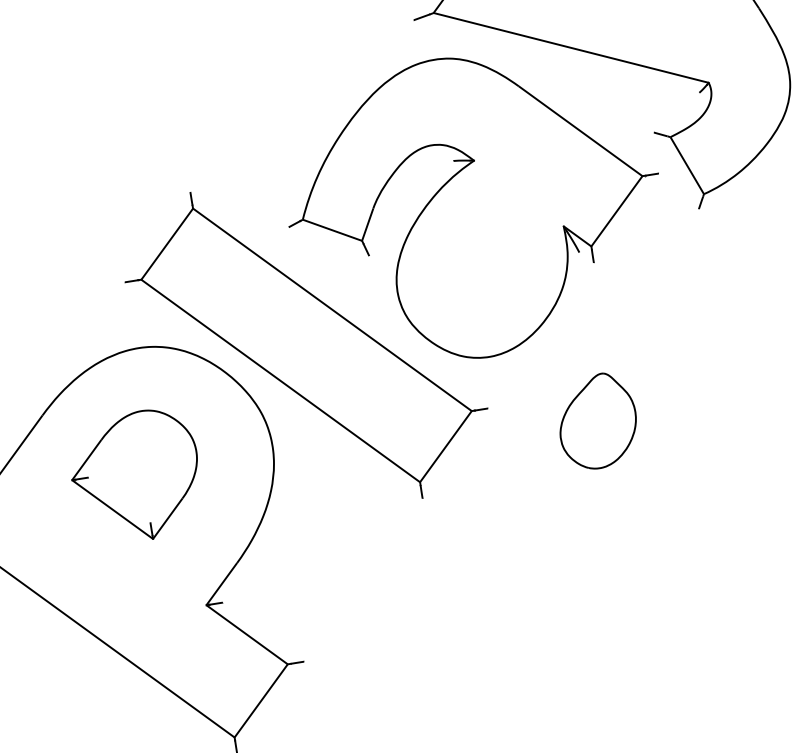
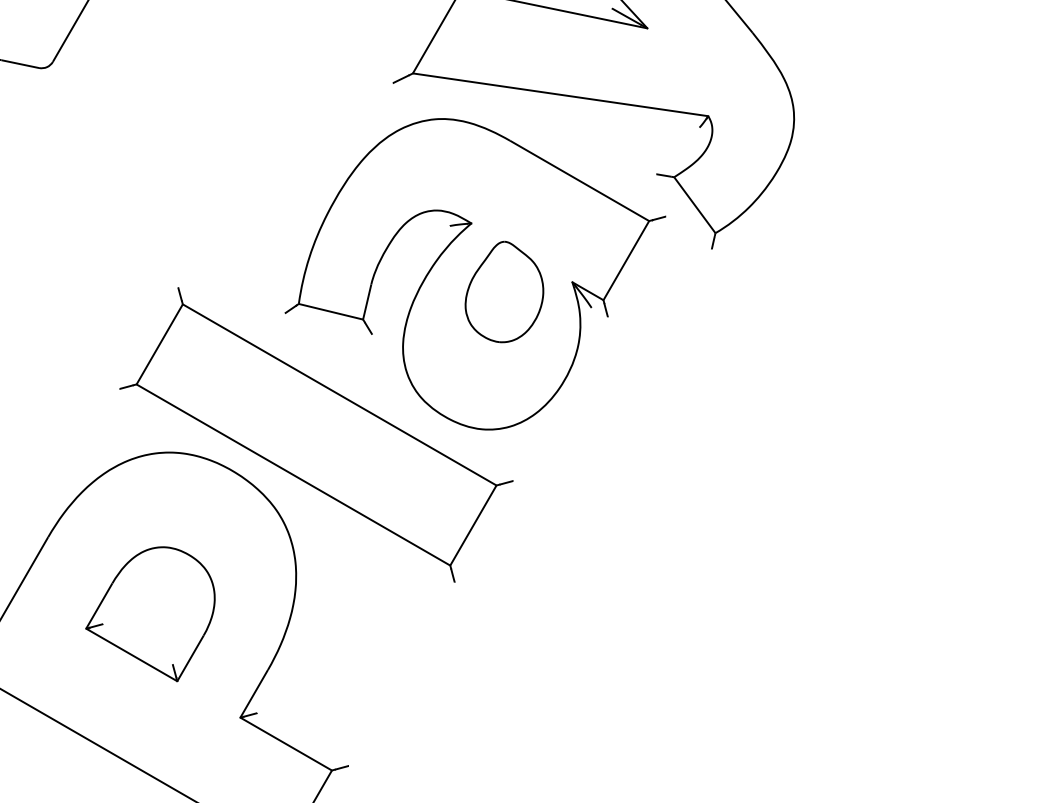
part: (598, 420) -> (504, 291), moved
part: (134, 473) -> (150, 614), moved

